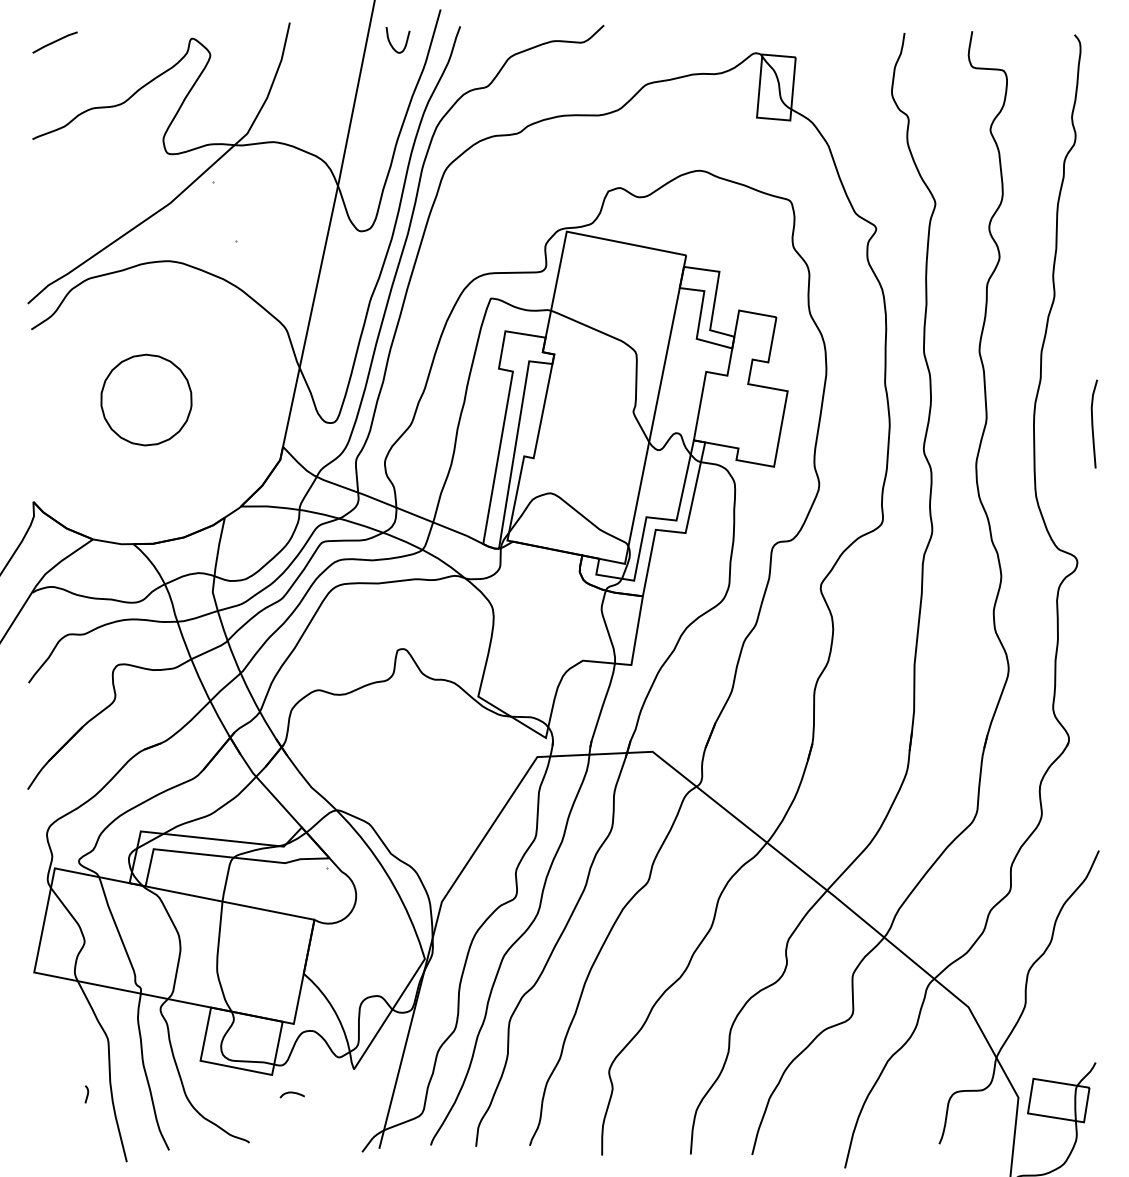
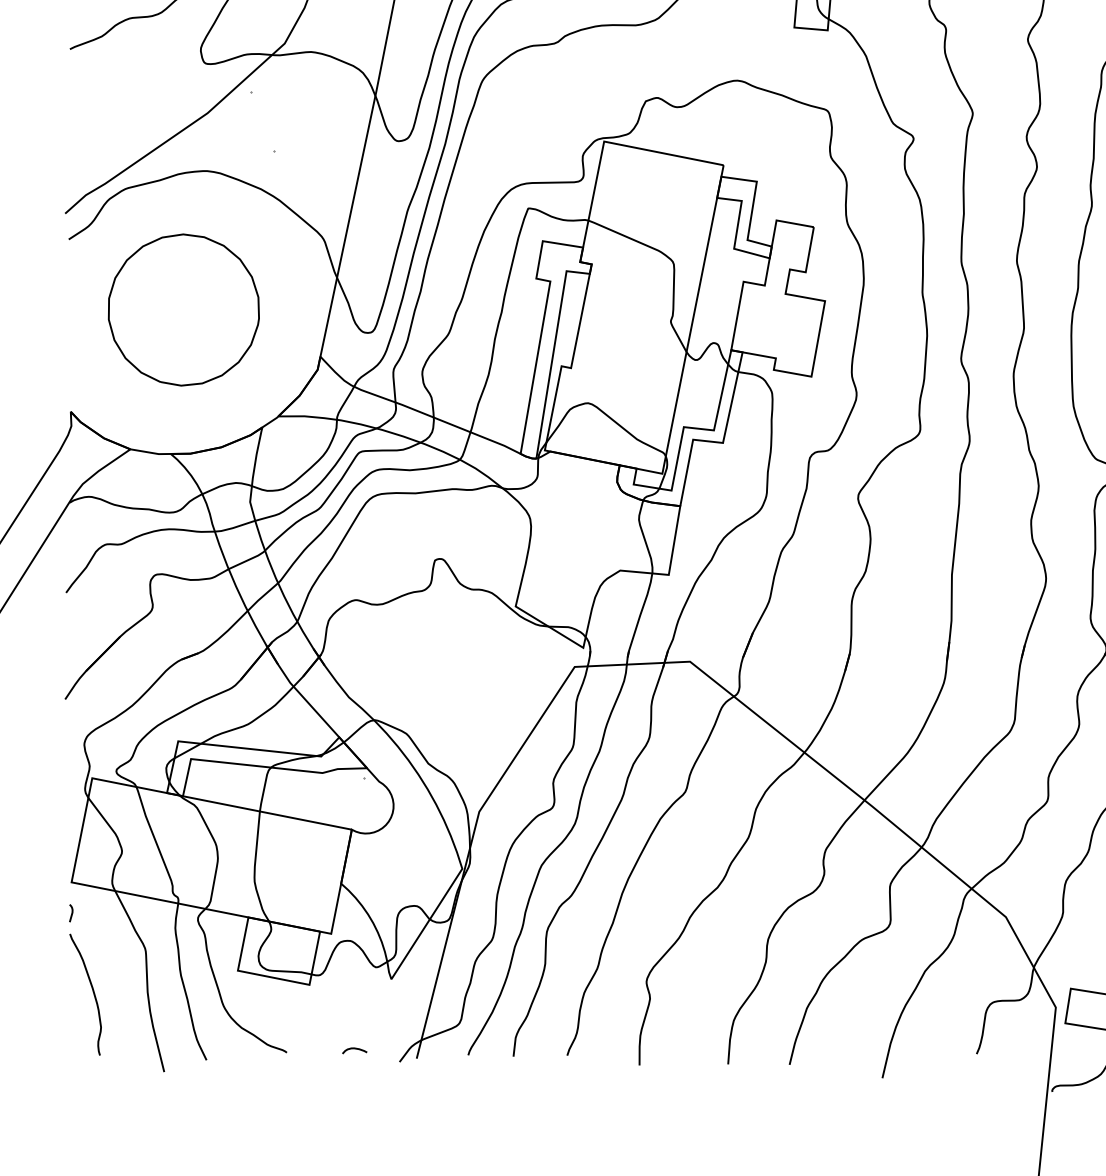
part: (146, 399) -> (183, 309), size x1.67
curve: (55, 1083) -> (92, 993), added
curve: (291, 1093) -> (353, 1049), moved
curve: (87, 1094) -> (71, 913), moved

